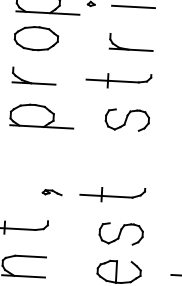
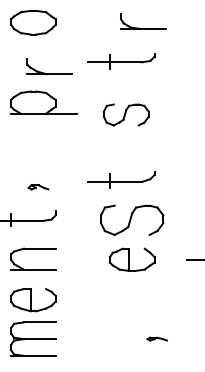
part: (131, 49) -> (143, 28), moved
part: (34, 82) -> (49, 73), moved
part: (127, 119) -> (126, 114), moved
part: (52, 192) -> (38, 187), moved
part: (121, 233) -> (132, 219), size x1.4

